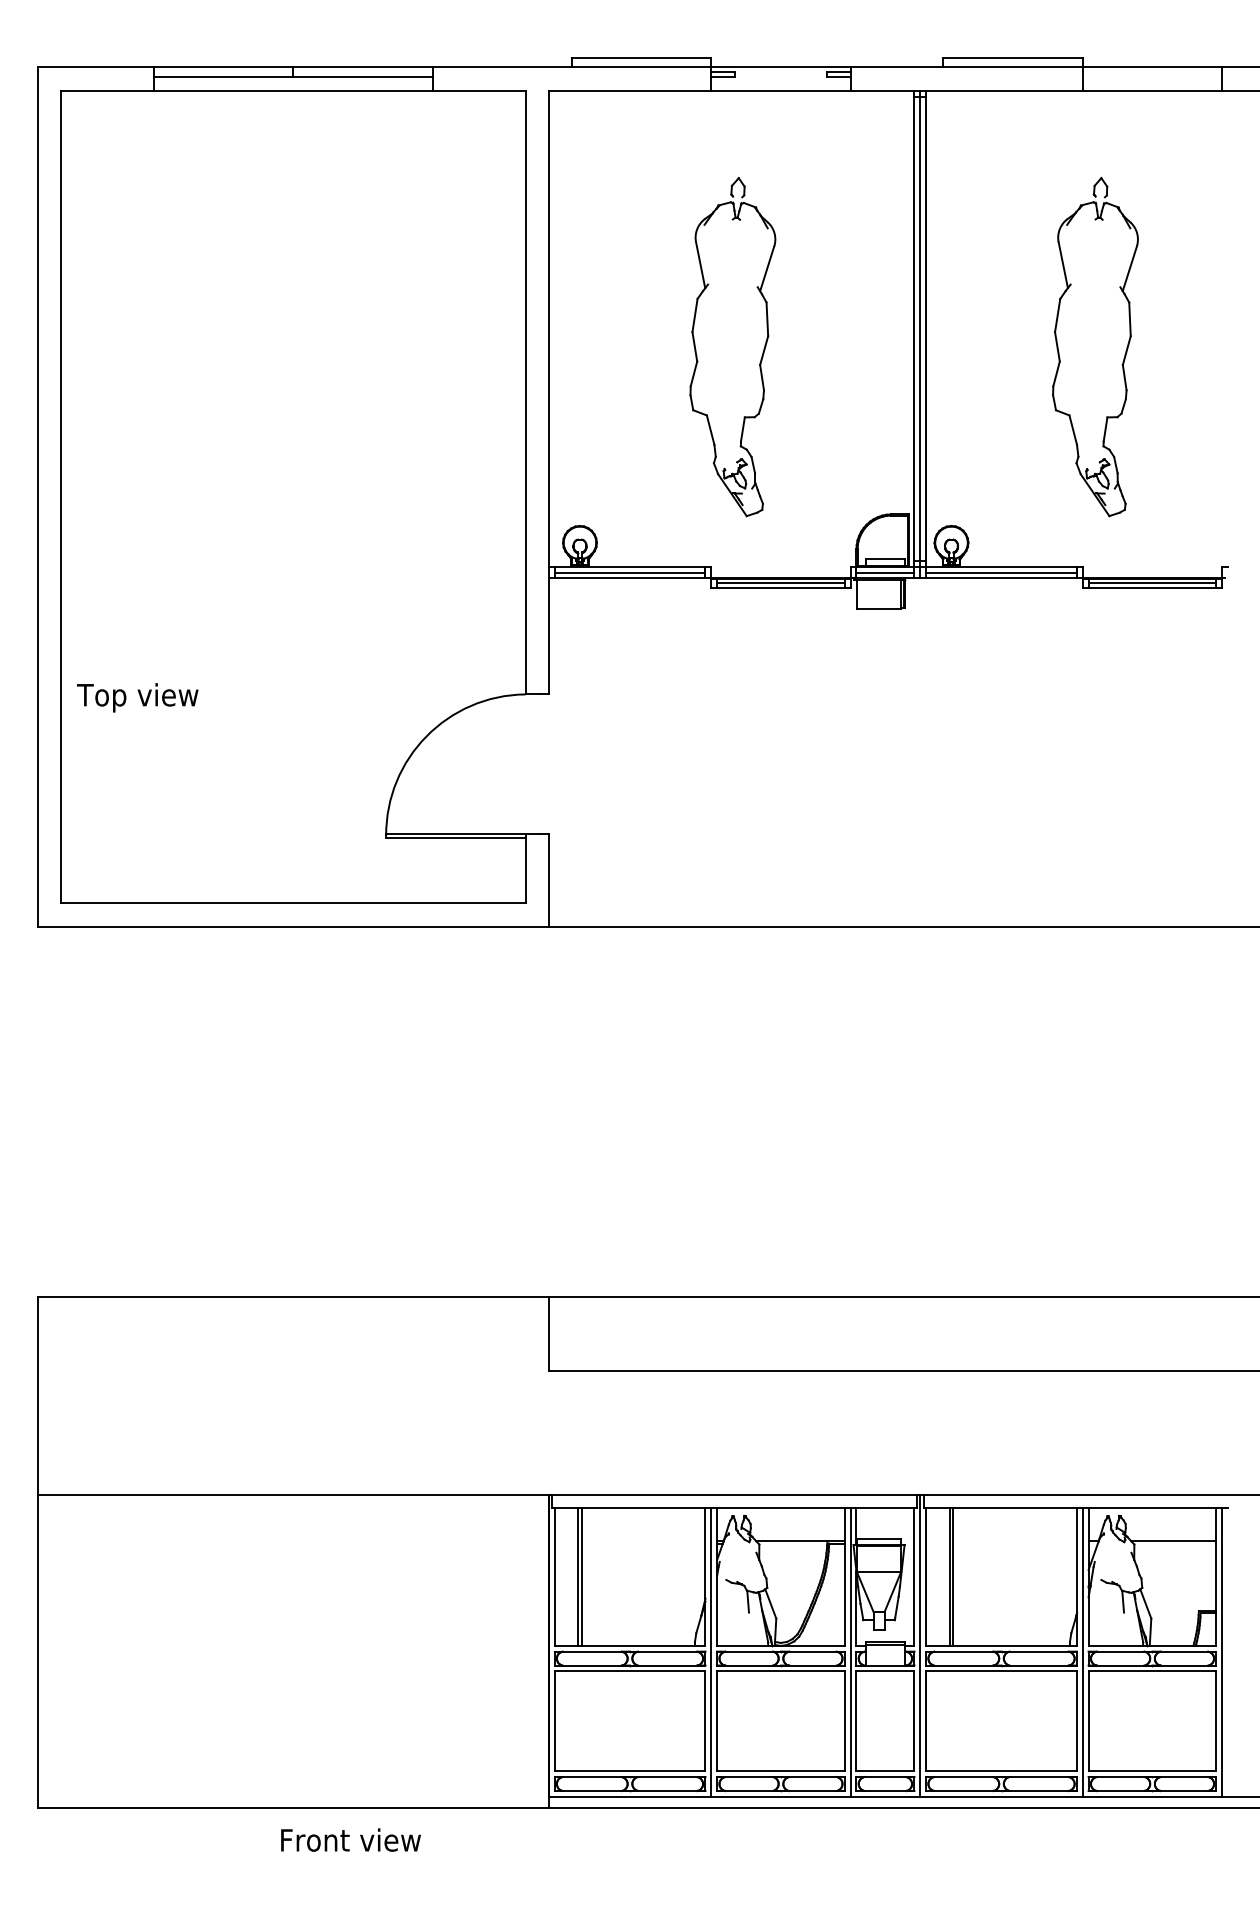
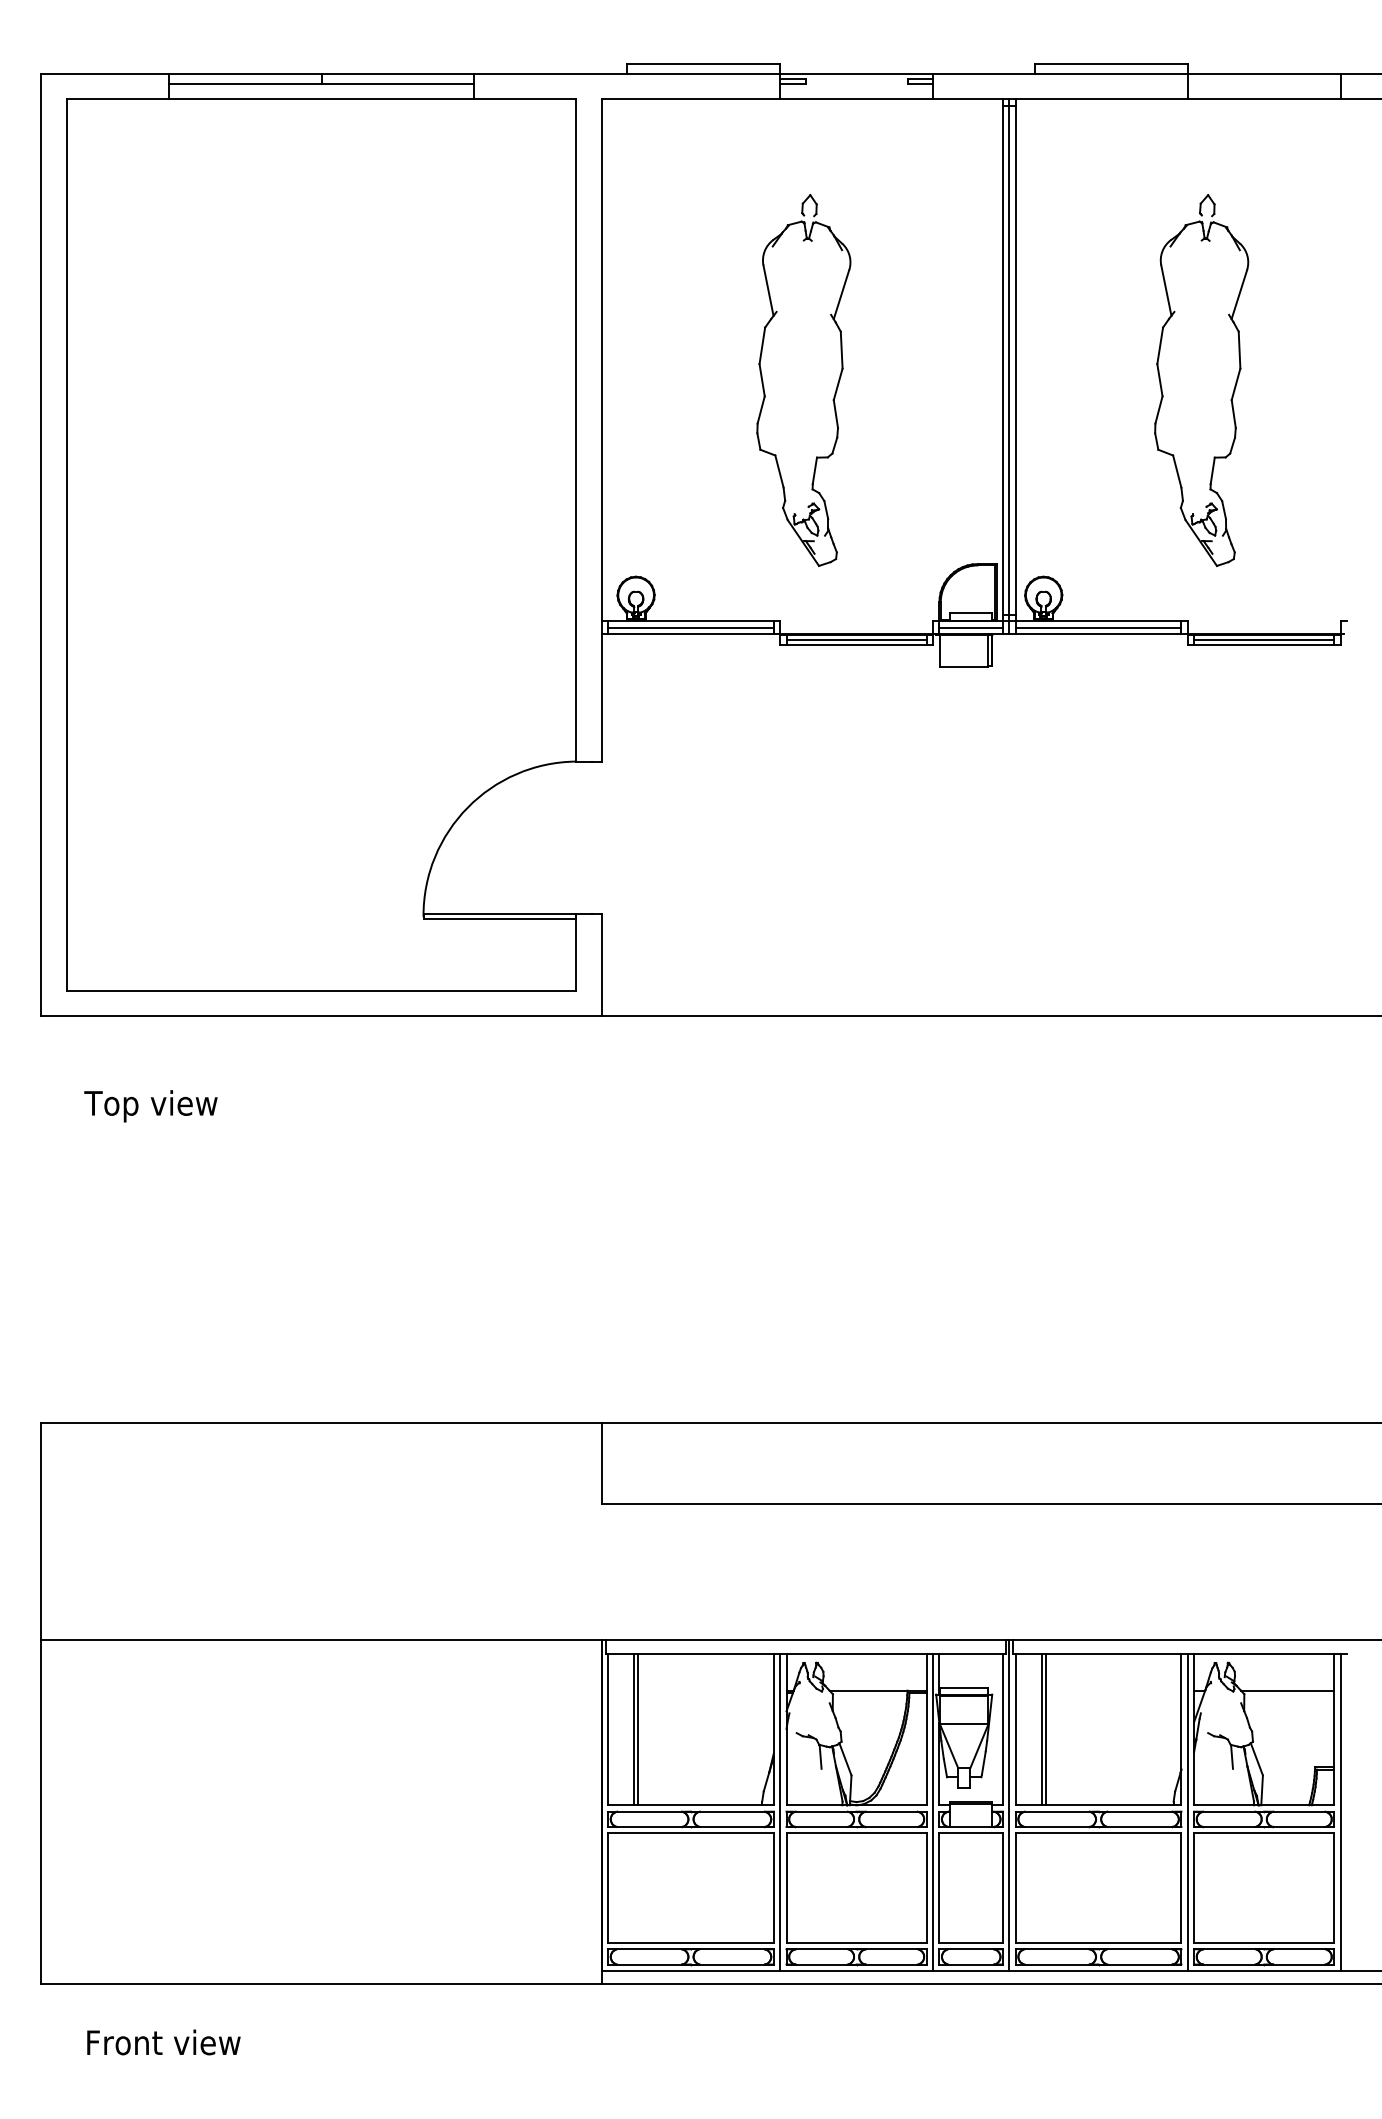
text: (137, 698) -> (150, 1106), moved
text: (350, 1840) -> (163, 2042), moved

